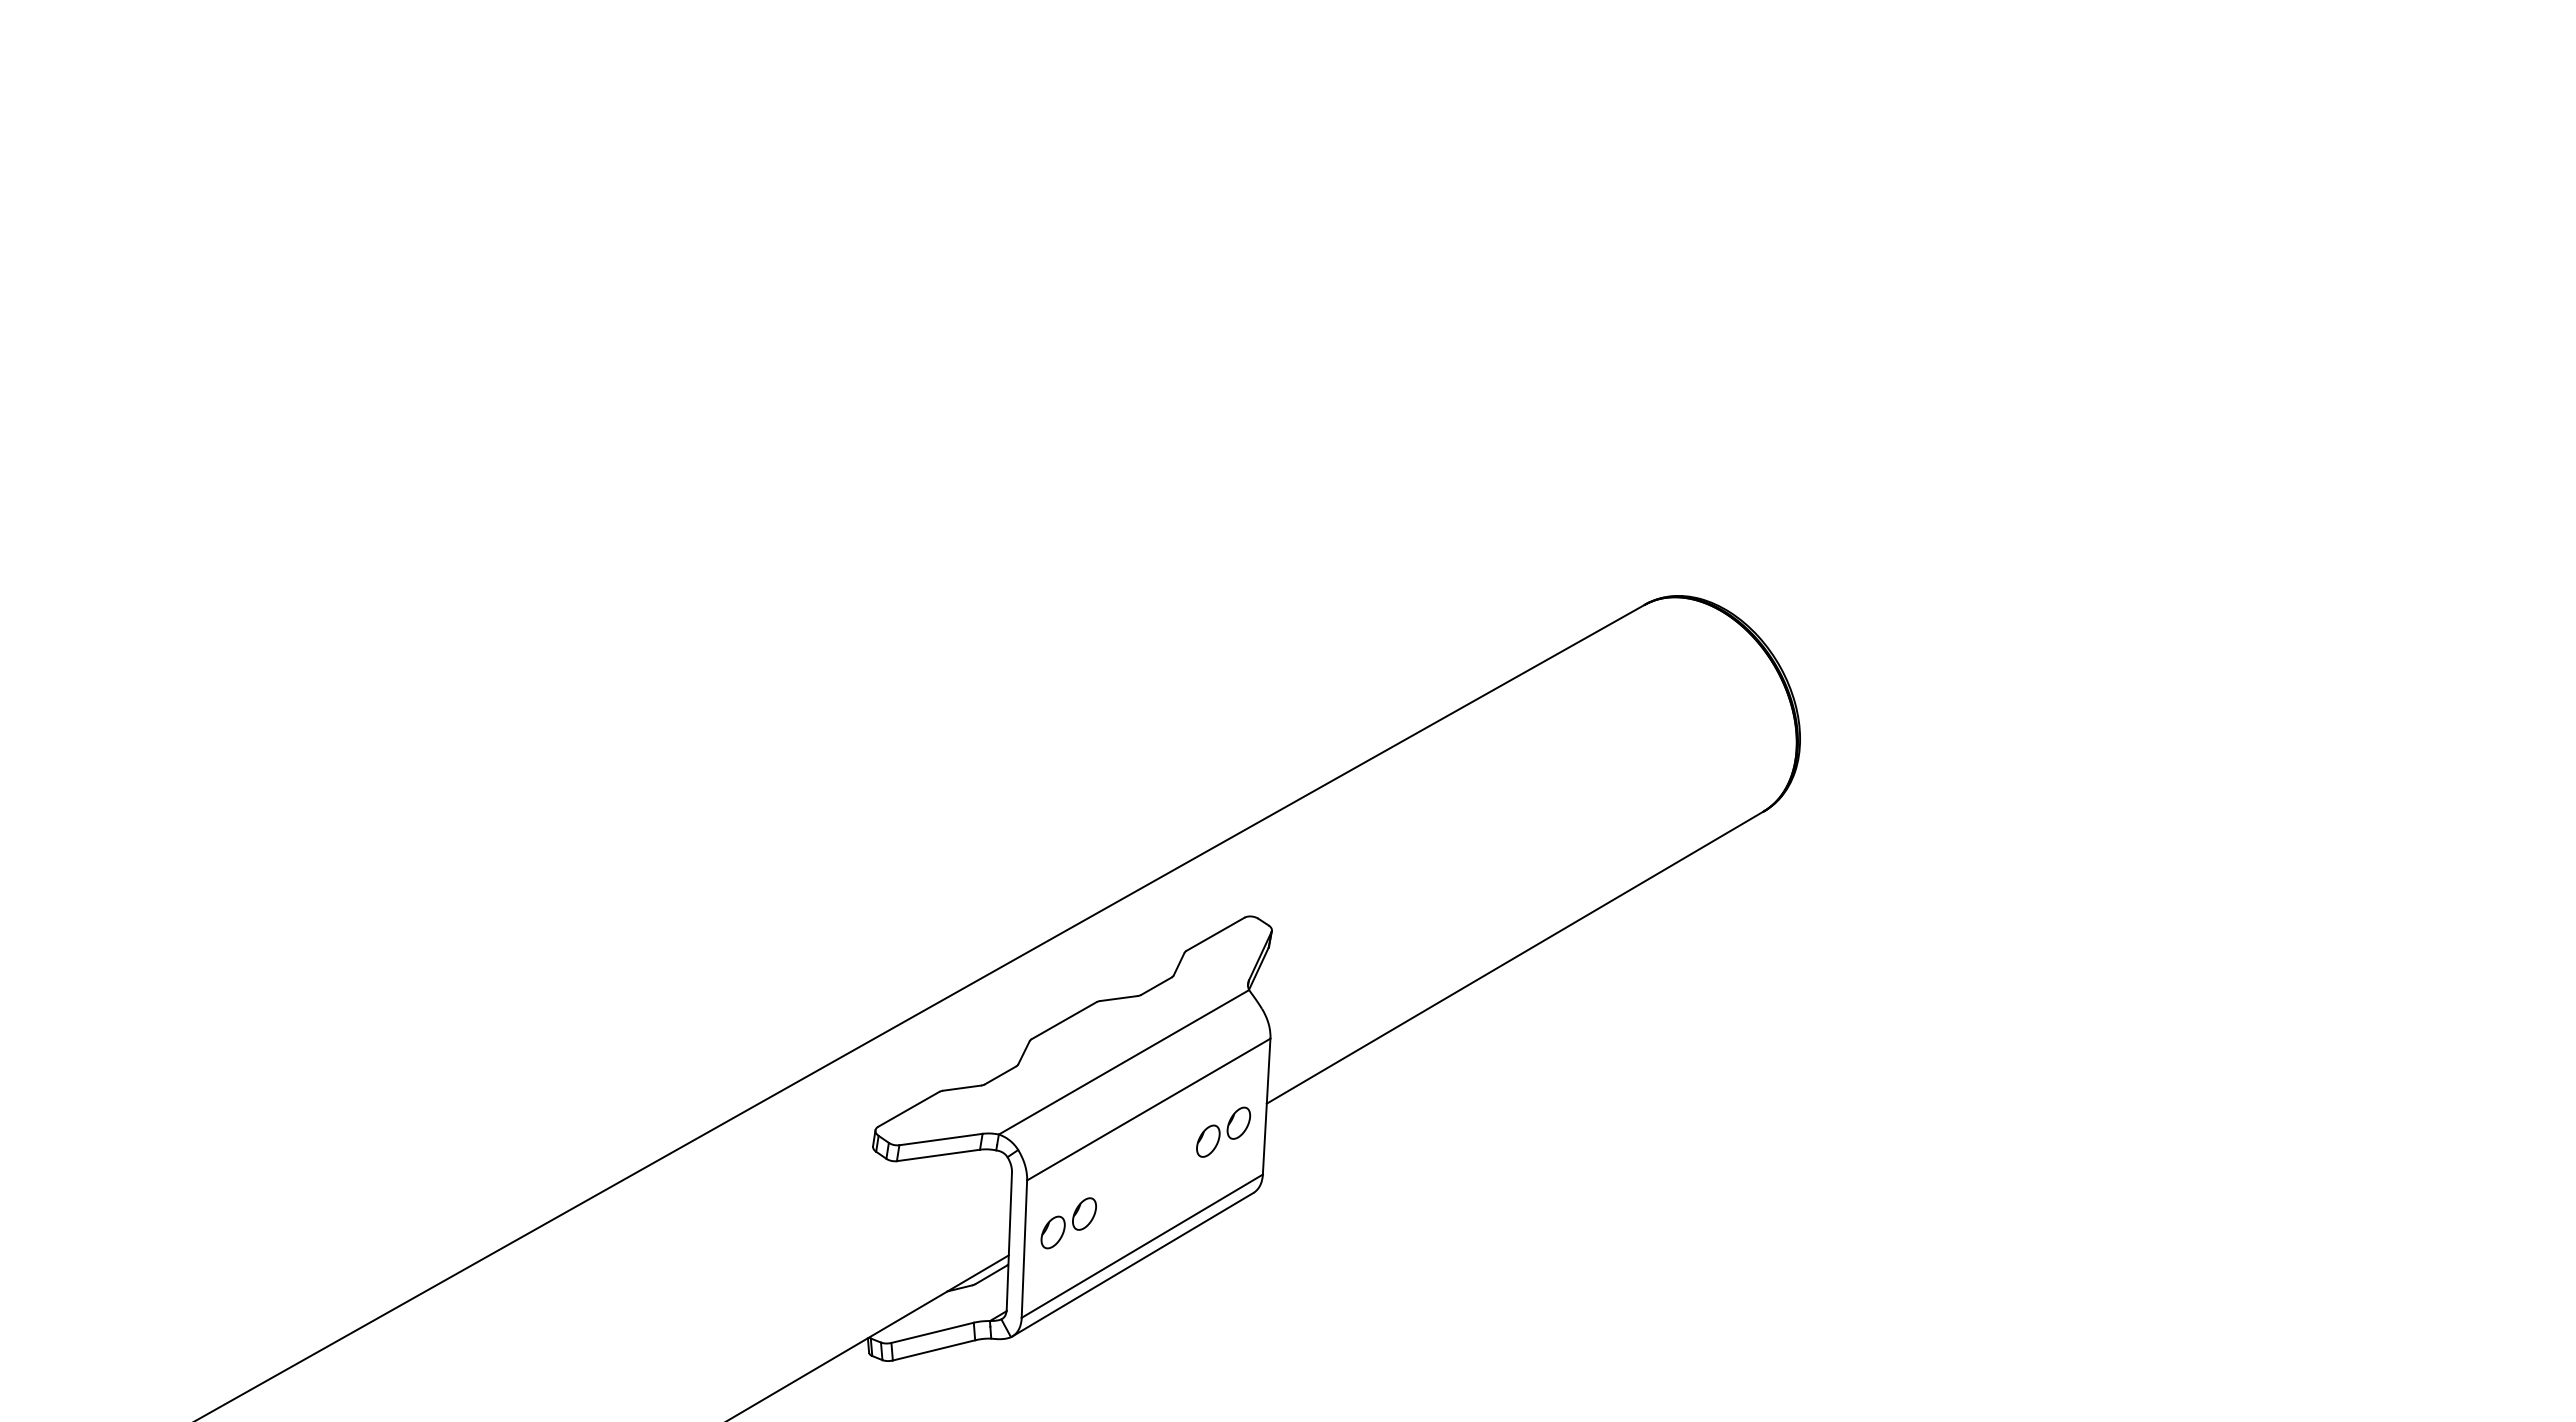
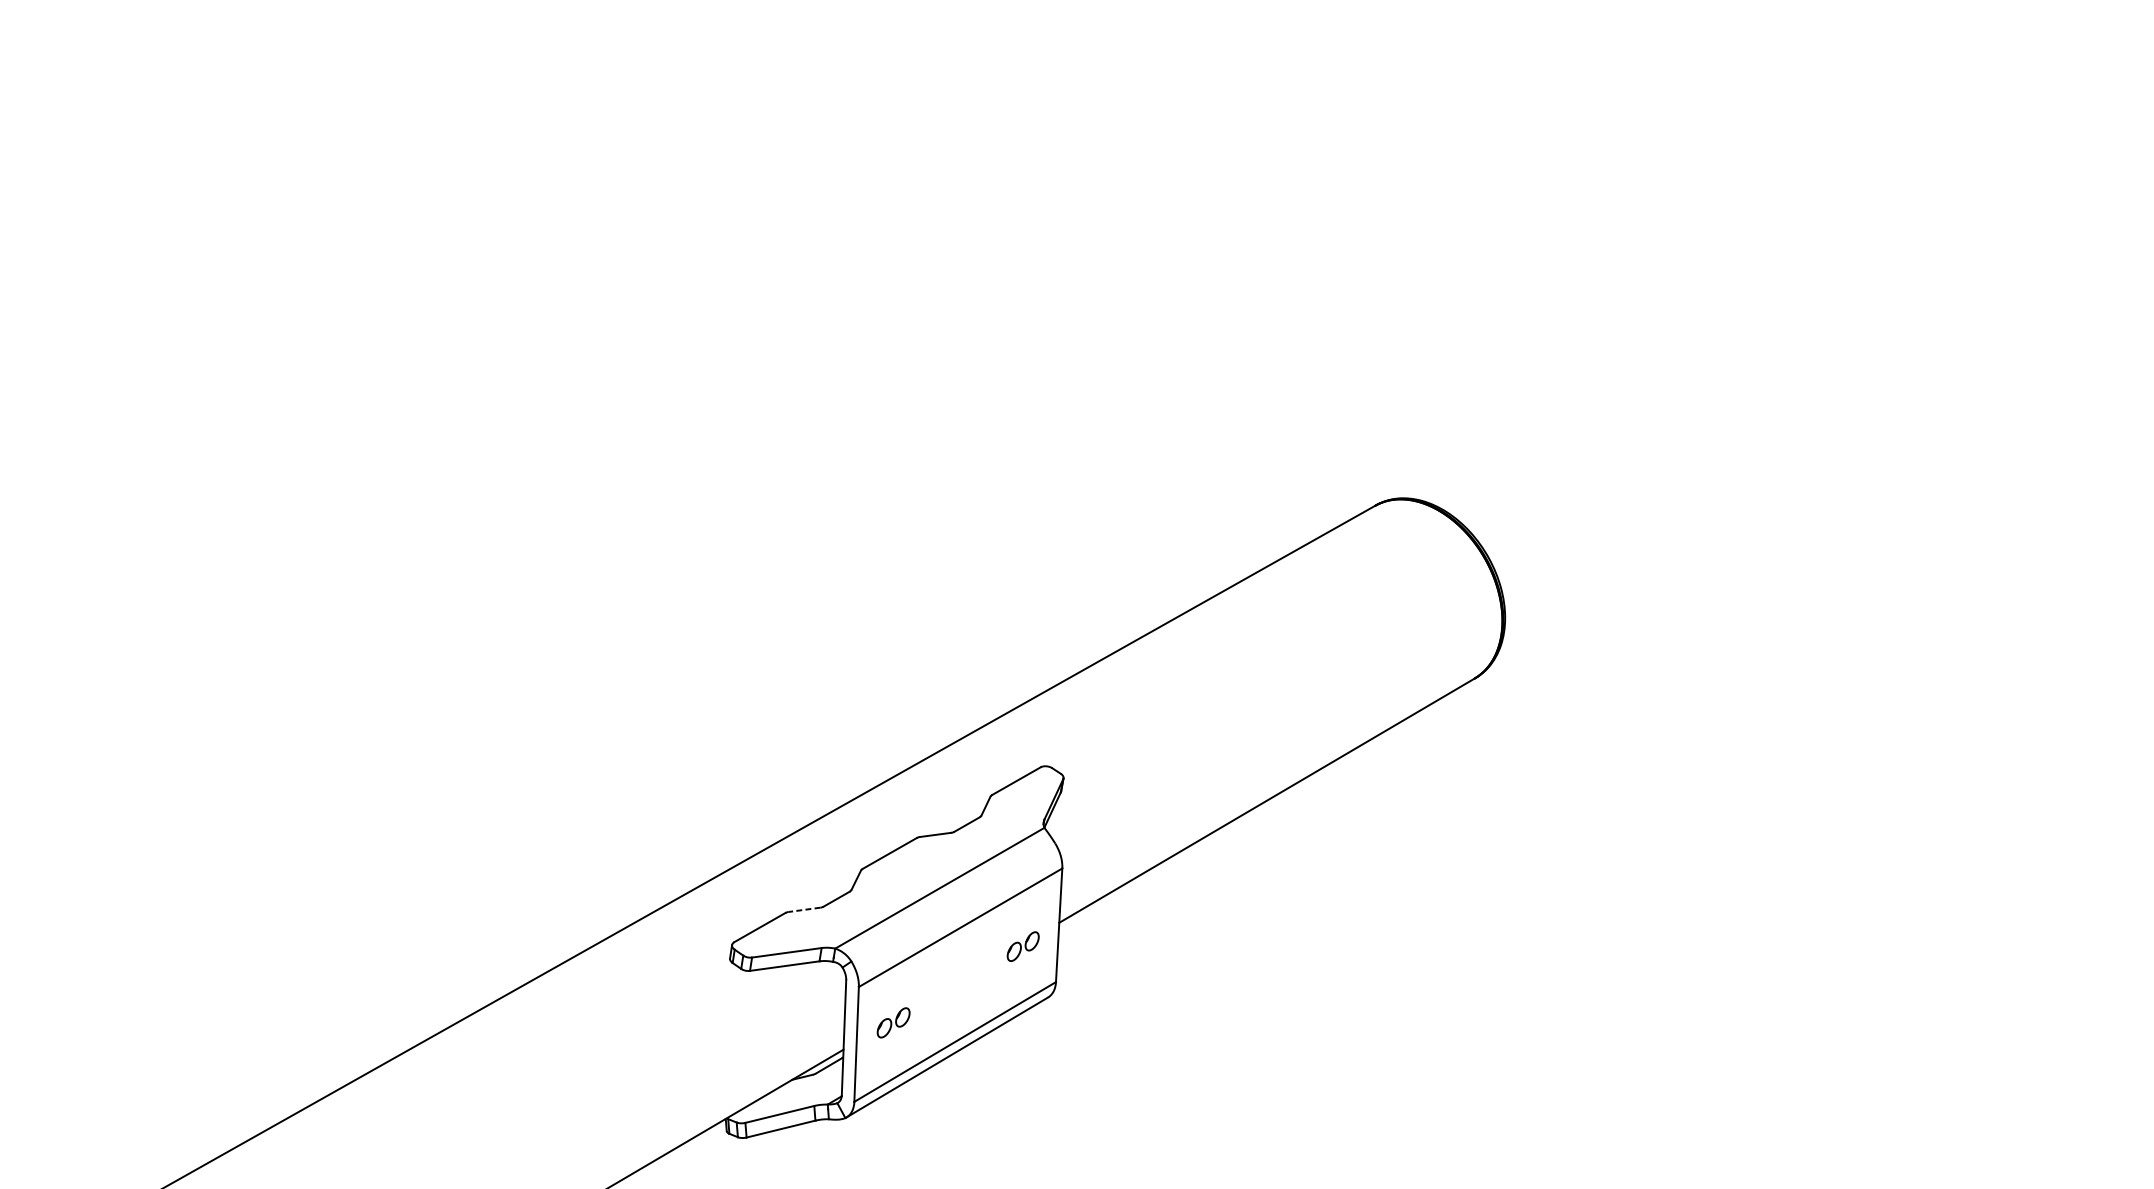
line: (961, 1088) -> (804, 910), solid -> dashed
part: (1223, 1131) -> (1023, 946), size x0.7
part: (1068, 1223) -> (893, 1023), size x0.7

